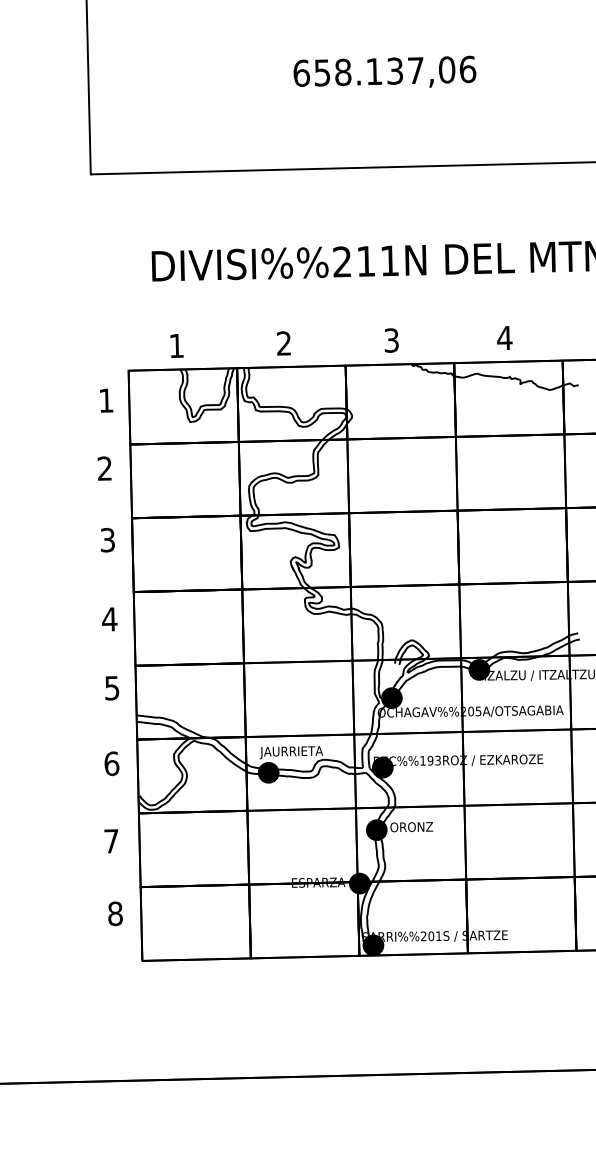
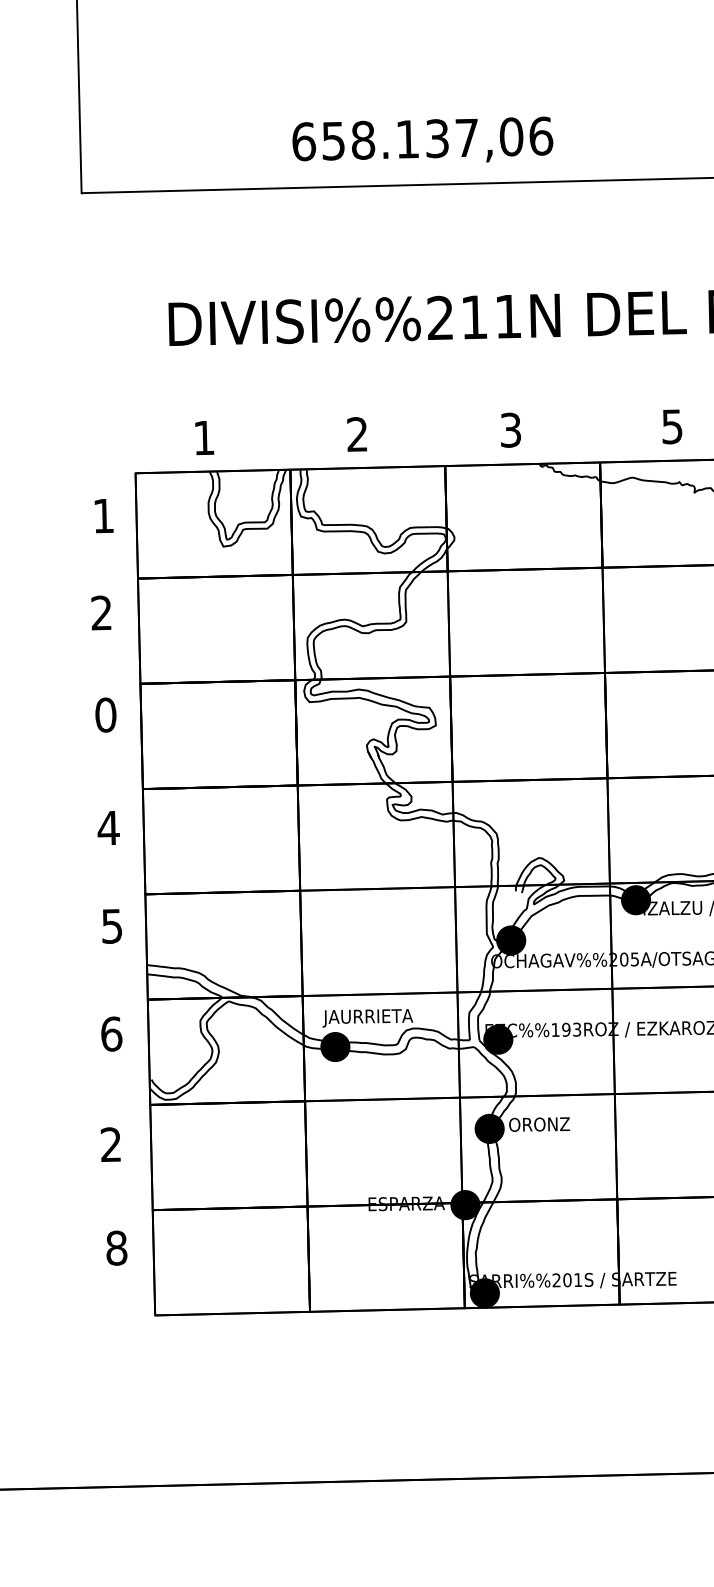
text: (384, 71) -> (422, 139), moved
text: (504, 338) -> (671, 427), 4 -> 5
text: (107, 540) -> (105, 715), 3 -> 0
text: (111, 841) -> (111, 1145), 7 -> 2

